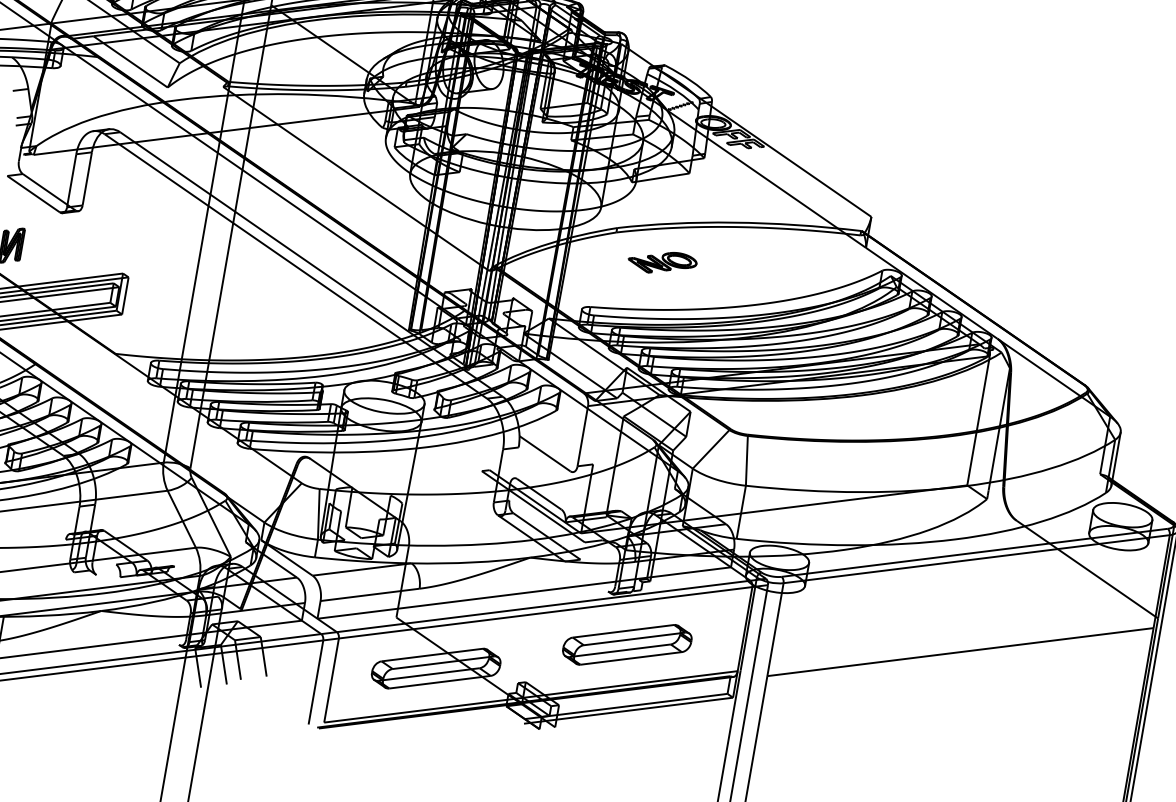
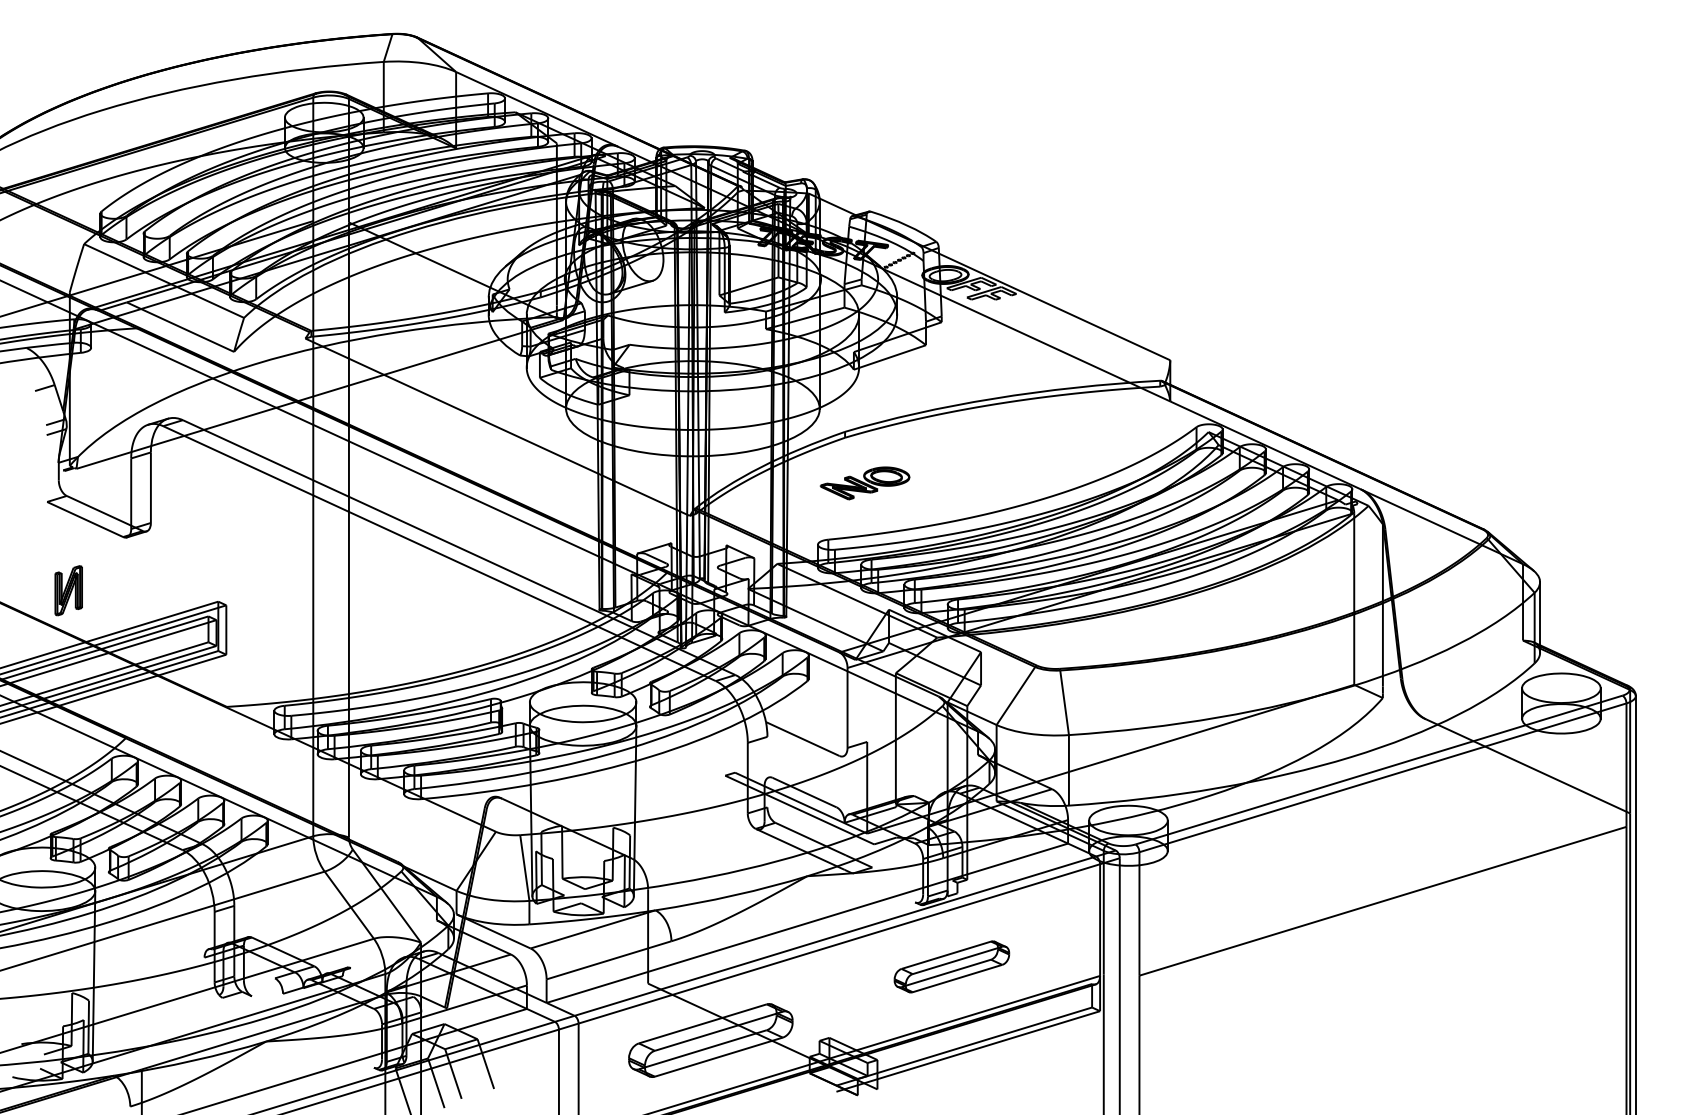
part: (661, 262) -> (864, 483), moved
part: (627, 644) -> (951, 966), size x0.7

